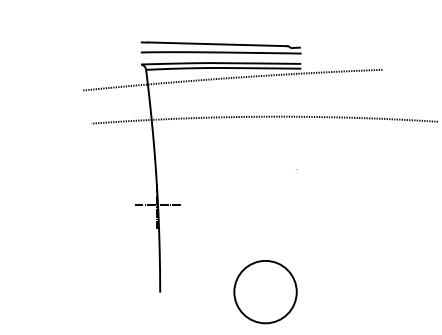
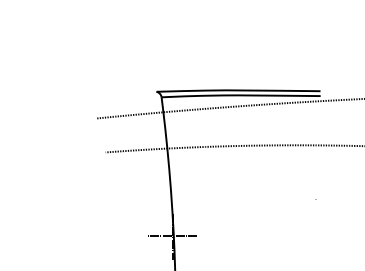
part: (220, 47) -> (237, 74), removed

